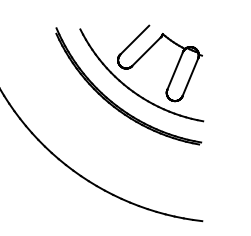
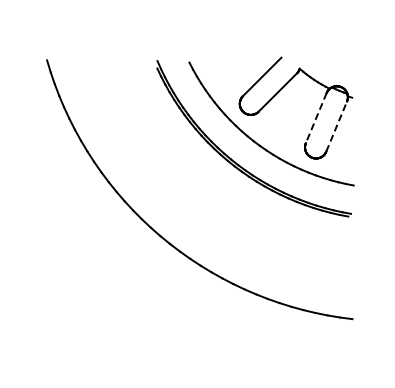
line: (175, 71) -> (316, 118), solid -> dashed
line: (190, 77) -> (336, 126), solid -> dashed

